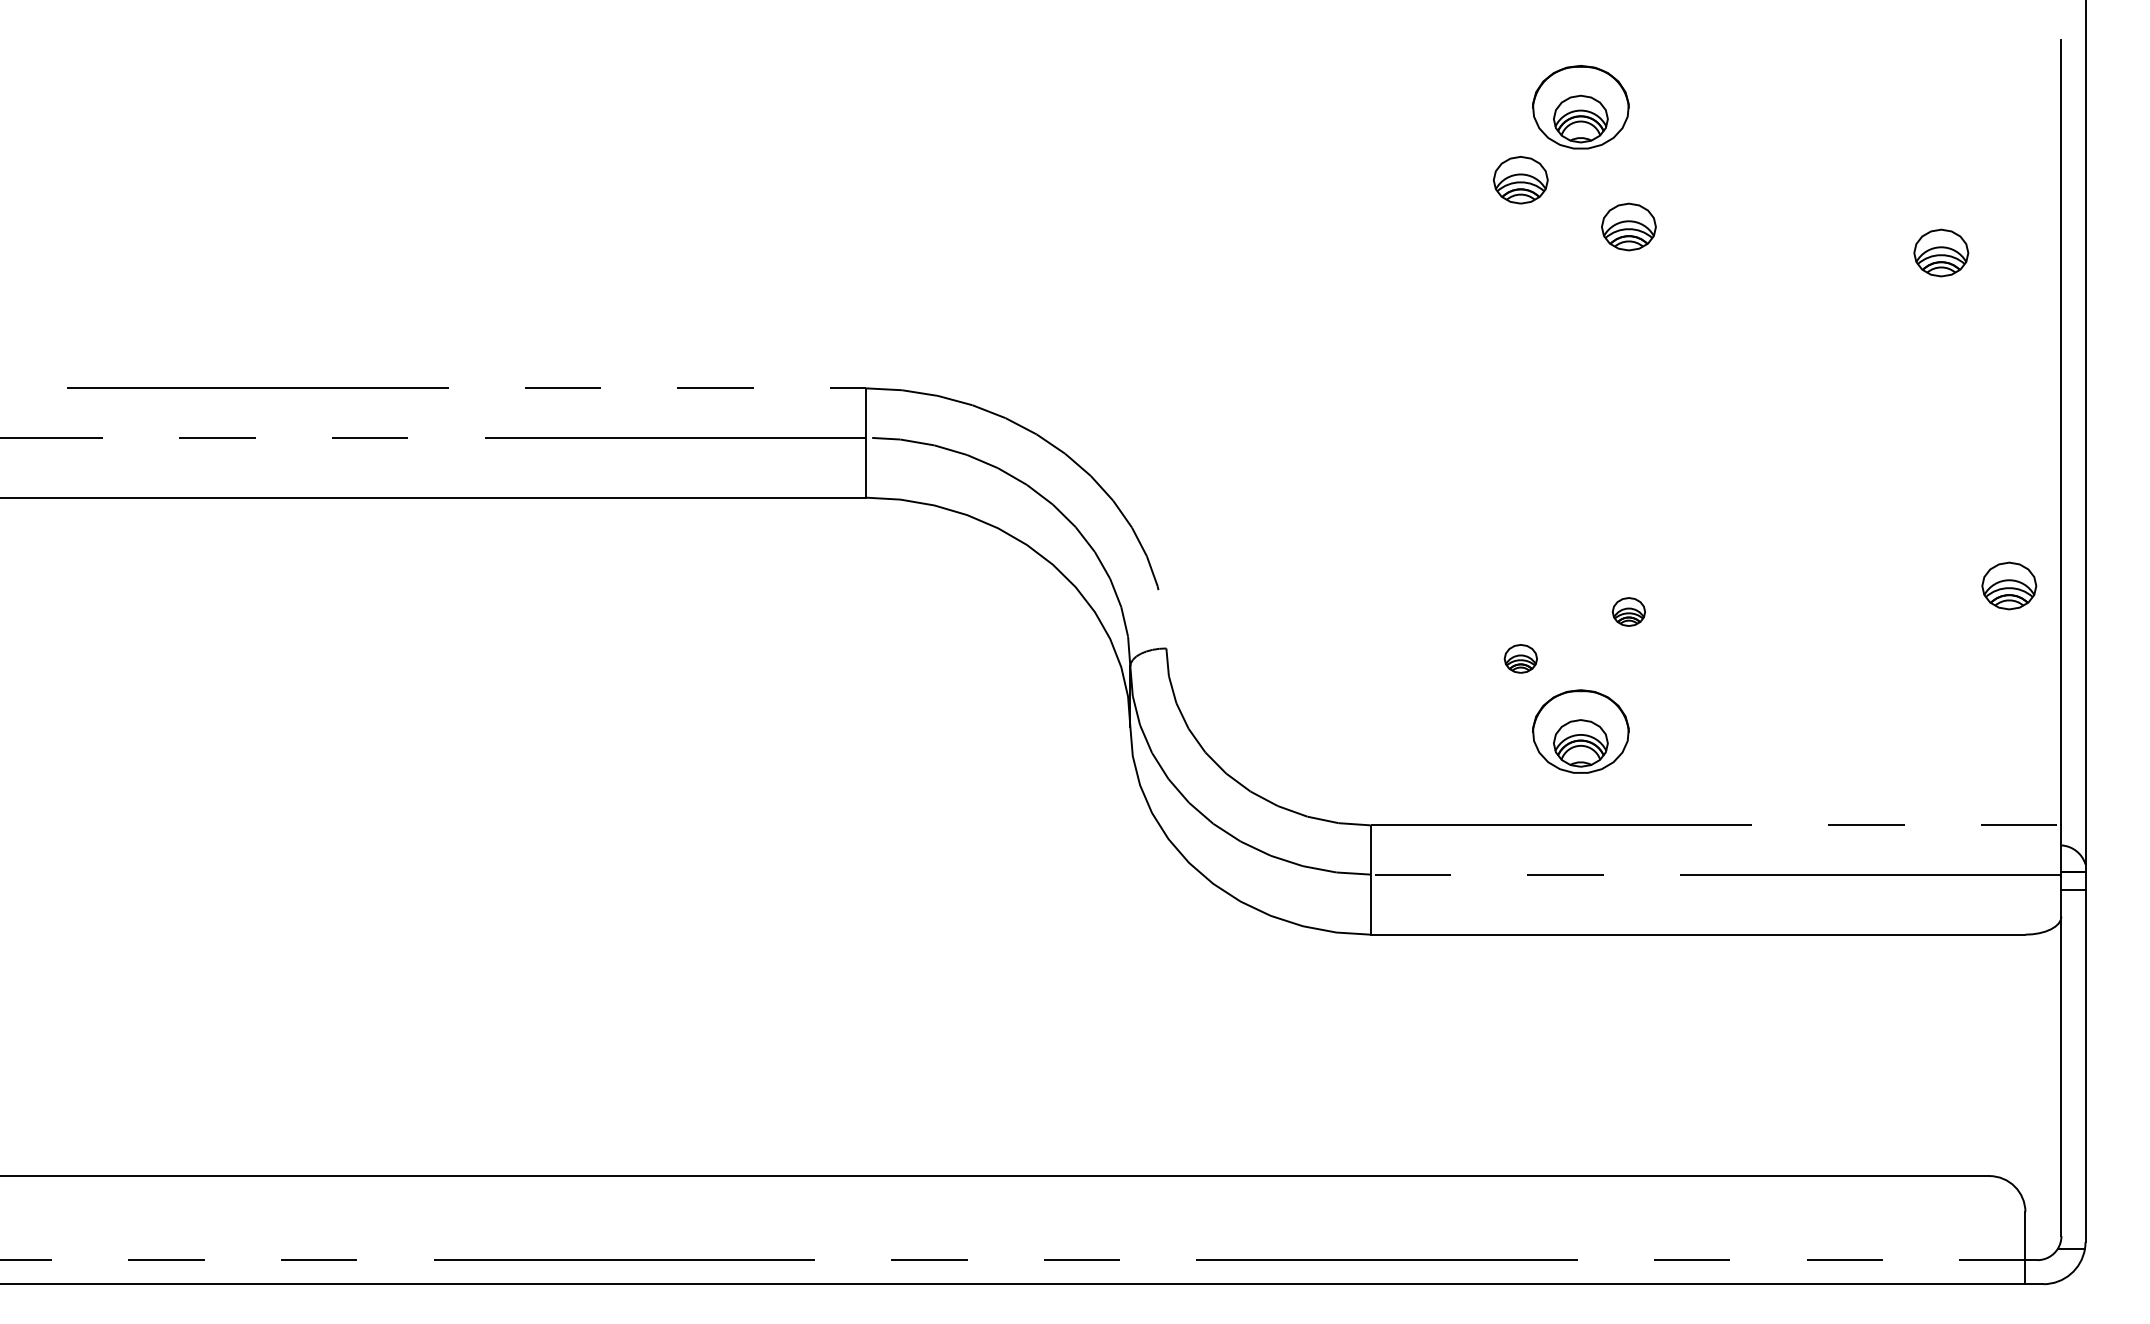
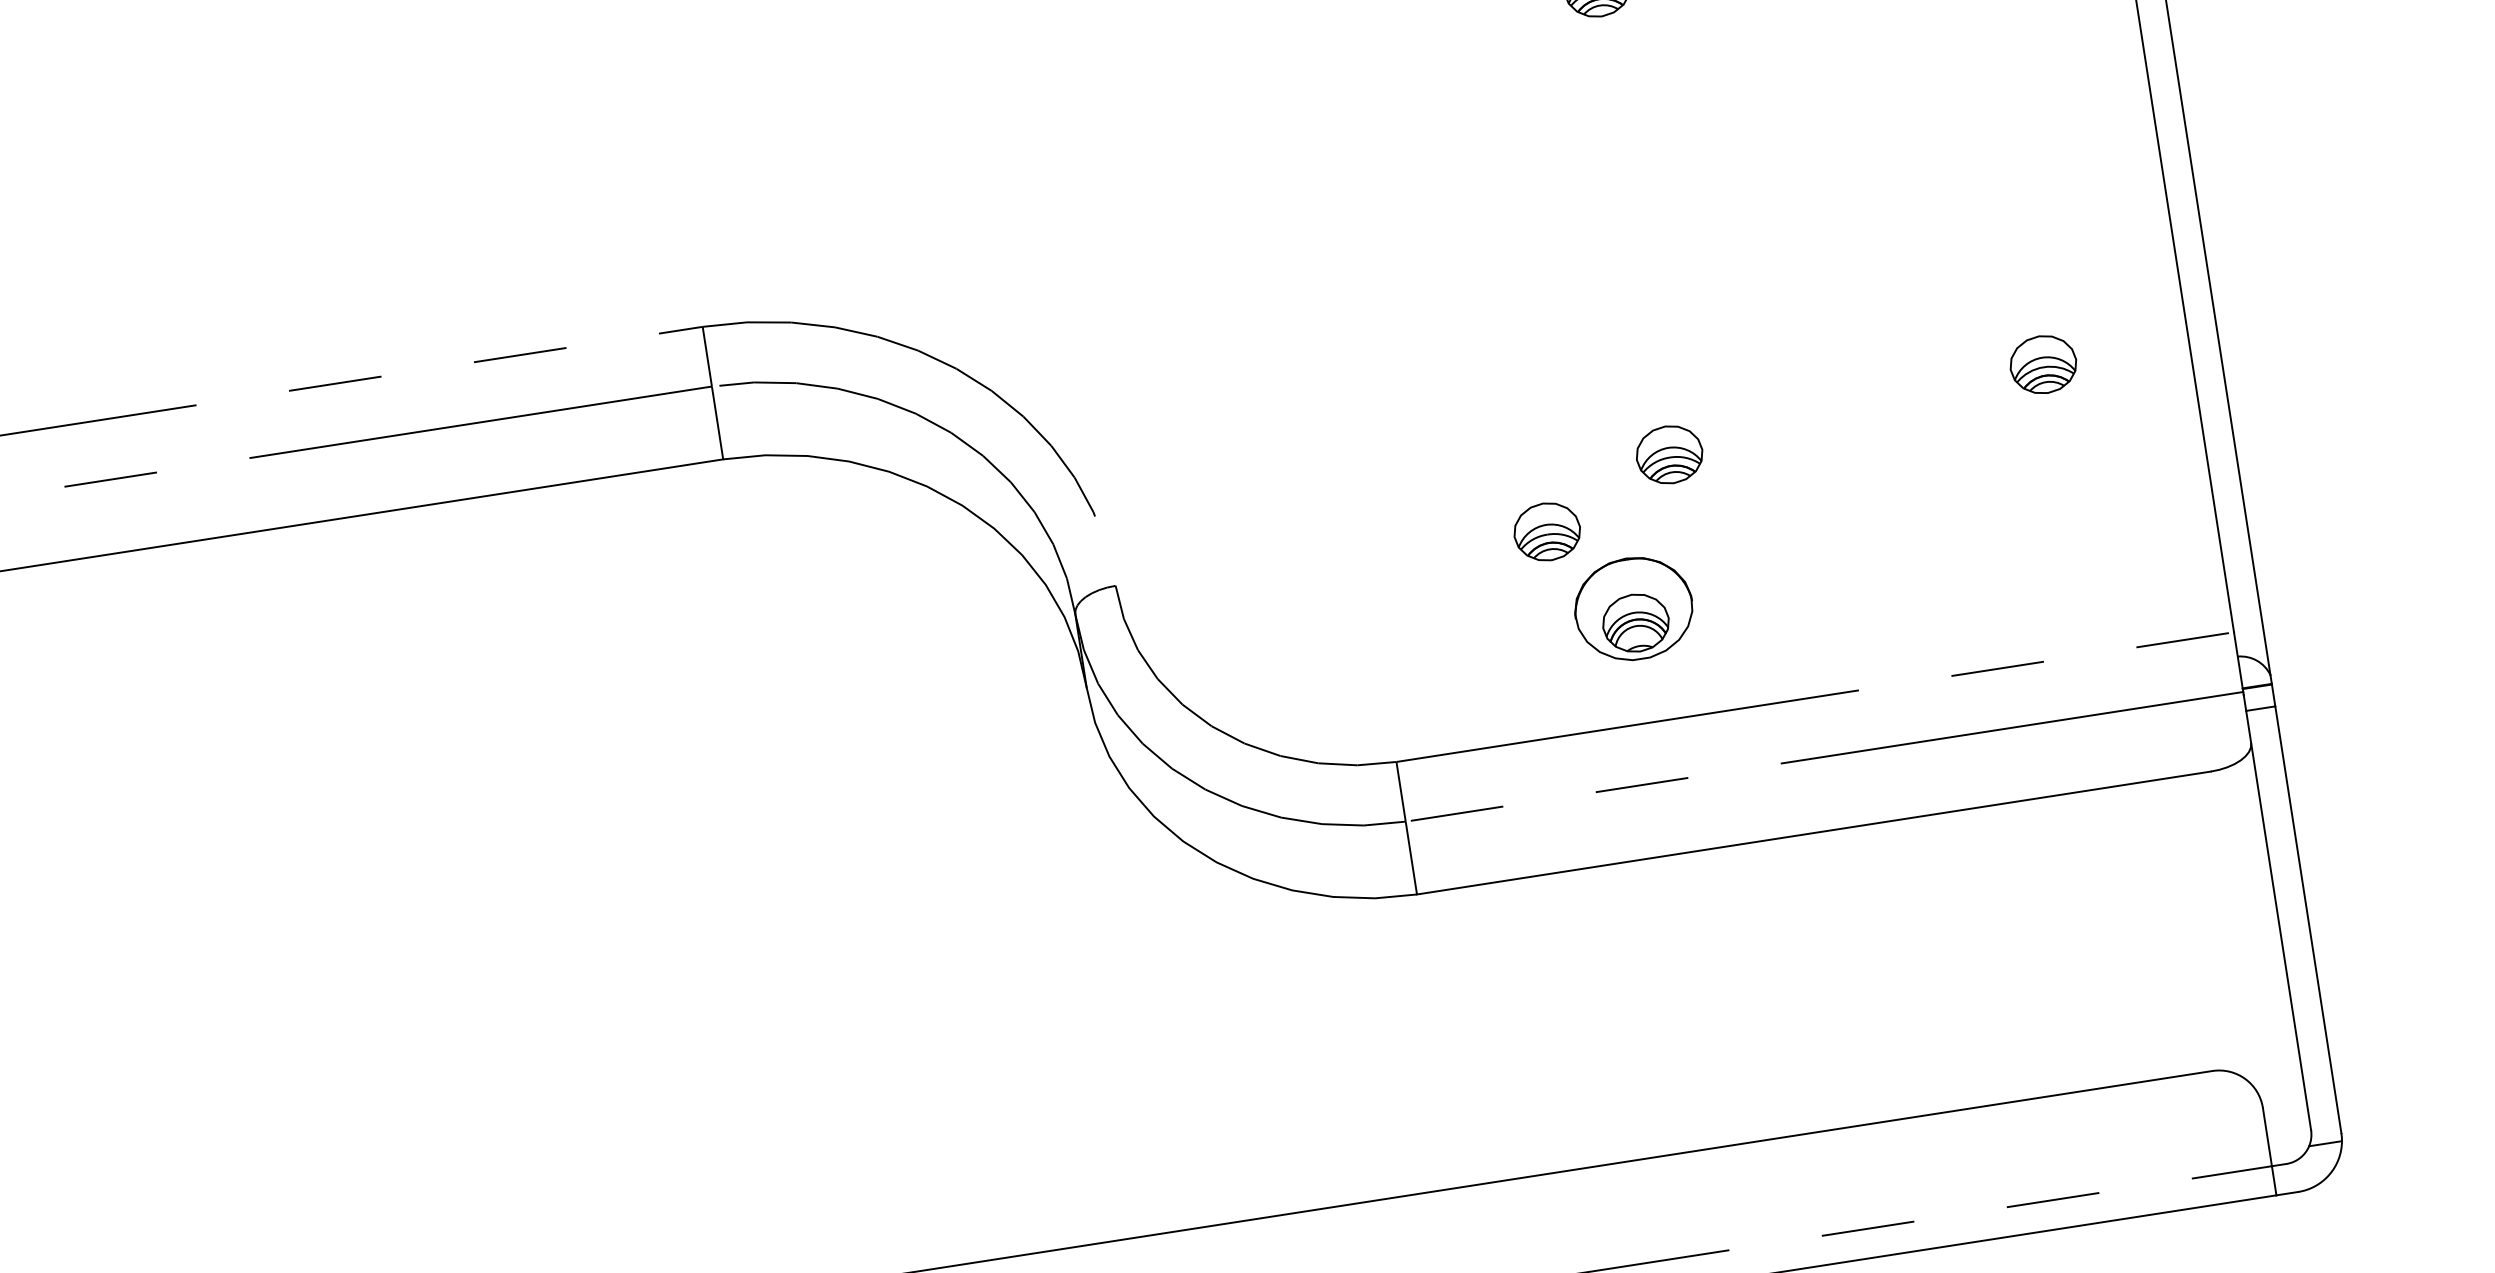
part: (2009, 585) -> (2043, 364), moved
part: (1628, 611) -> (1668, 454), size x1.67
part: (1520, 658) -> (1546, 531), size x1.67

